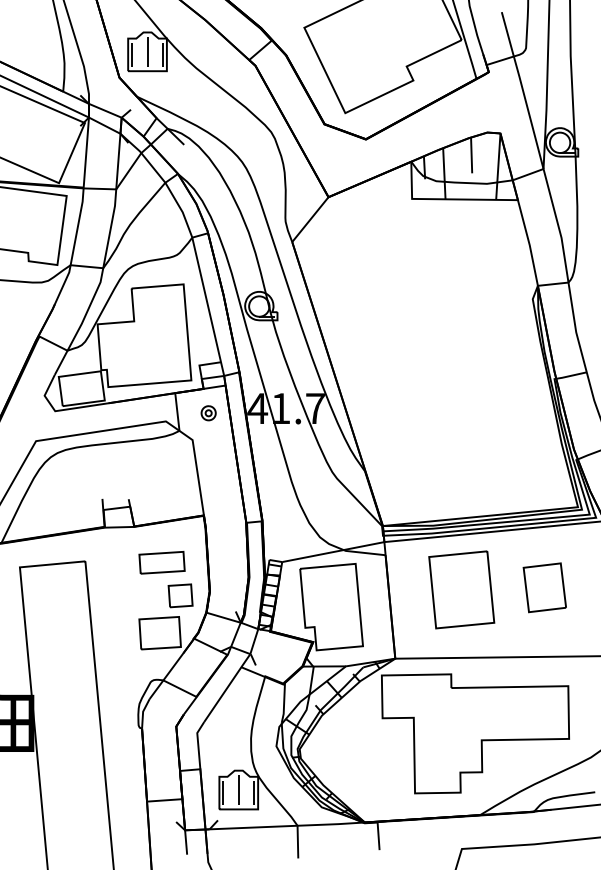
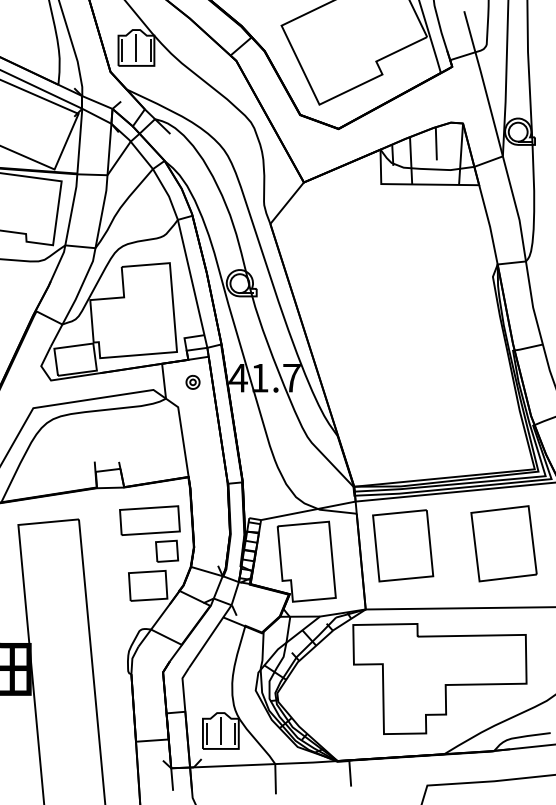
part: (161, 562) -> (149, 520), size x1.43
part: (544, 587) -> (503, 543), size x1.67
part: (461, 589) -> (402, 545), moved

